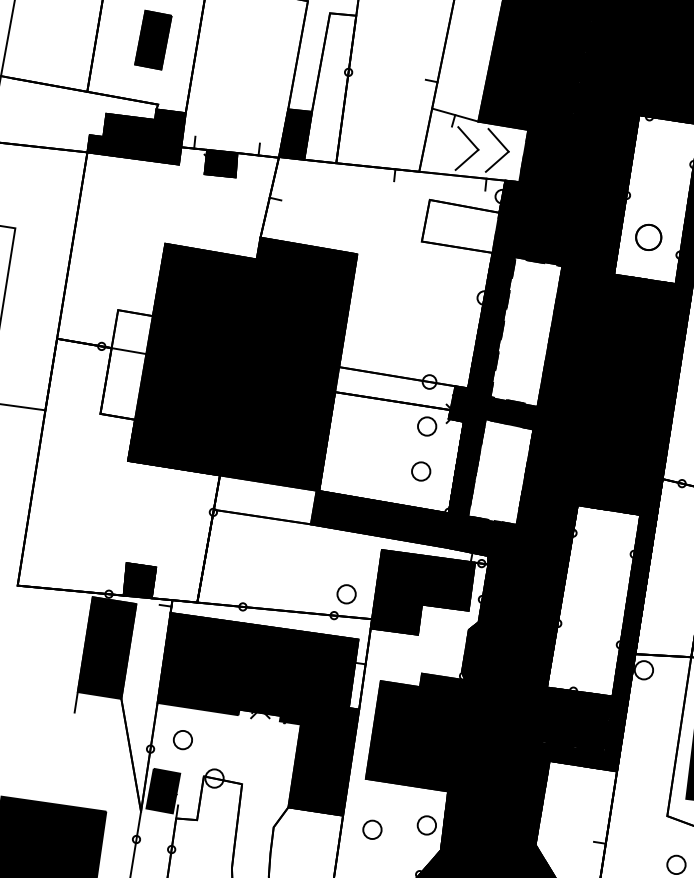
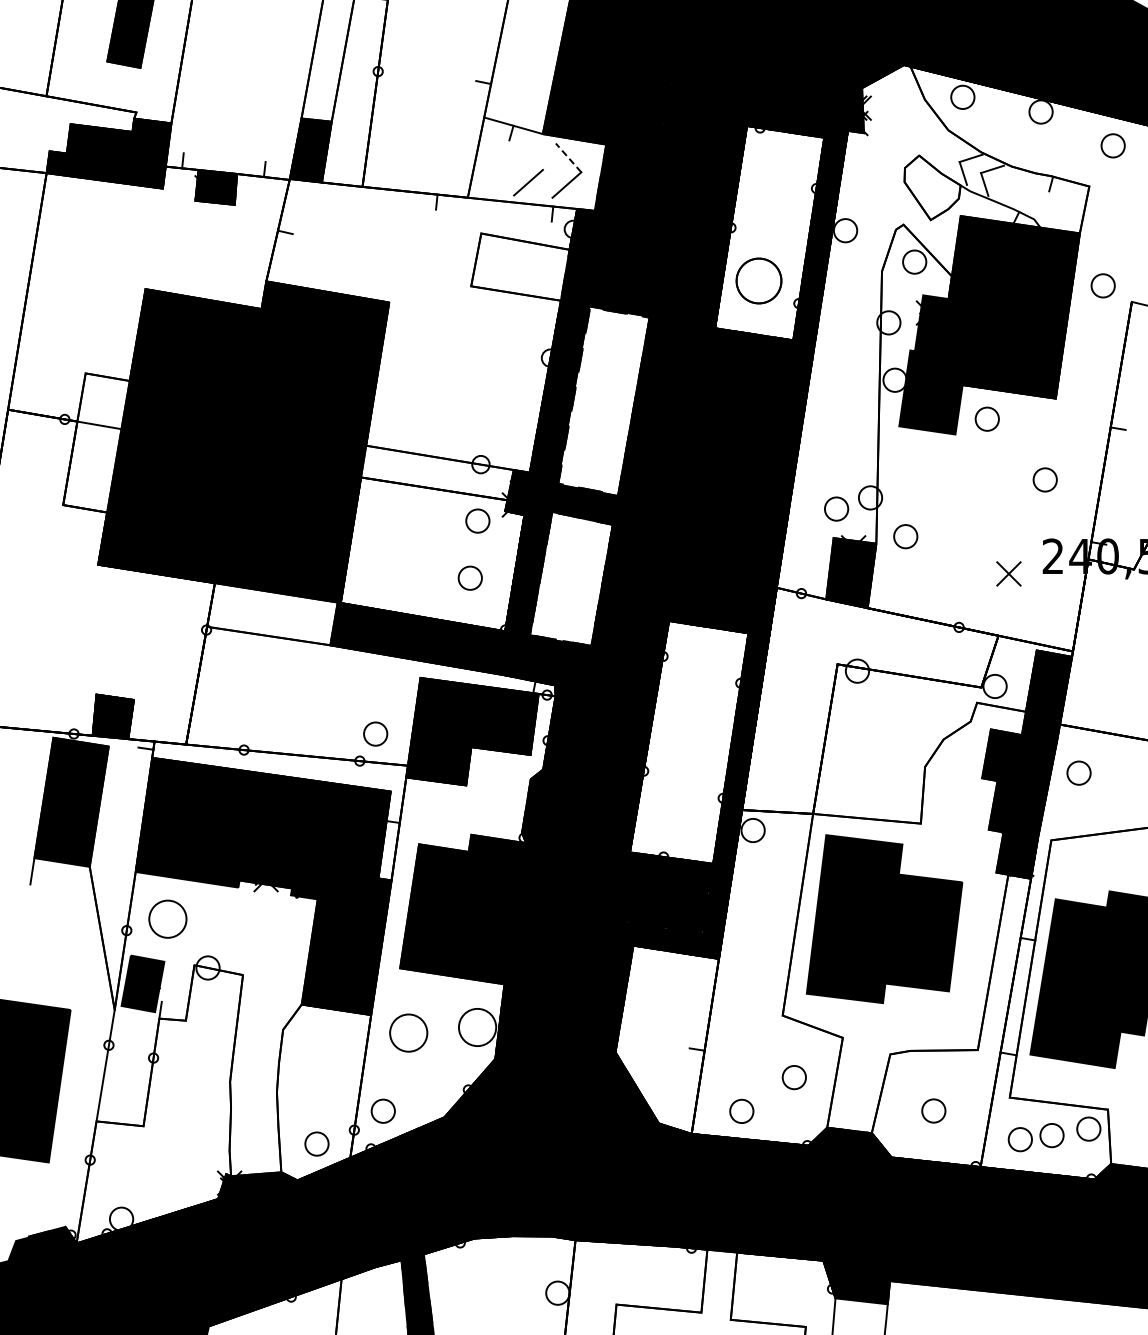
line: (467, 138) -> (529, 155), removed
line: (498, 140) -> (568, 157), solid -> dashed
part: (649, 237) -> (759, 281), size x1.4
circle: (182, 739) -> (167, 918), size x1.6
circle: (426, 825) -> (477, 1027), size x1.6
circle: (371, 829) -> (407, 1032), size x1.6

